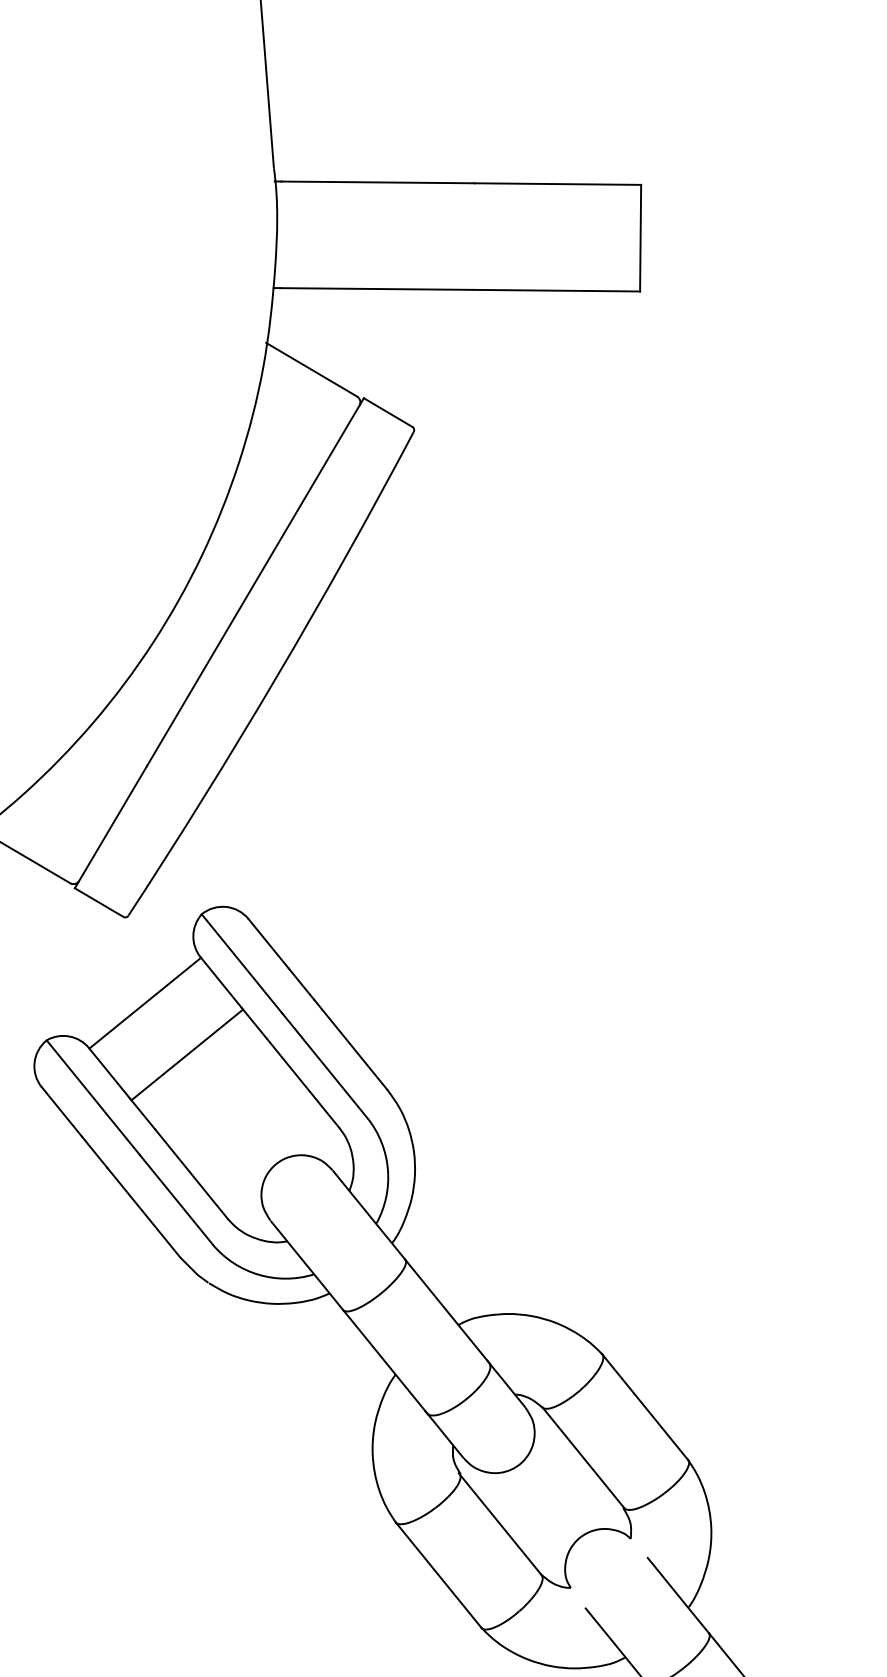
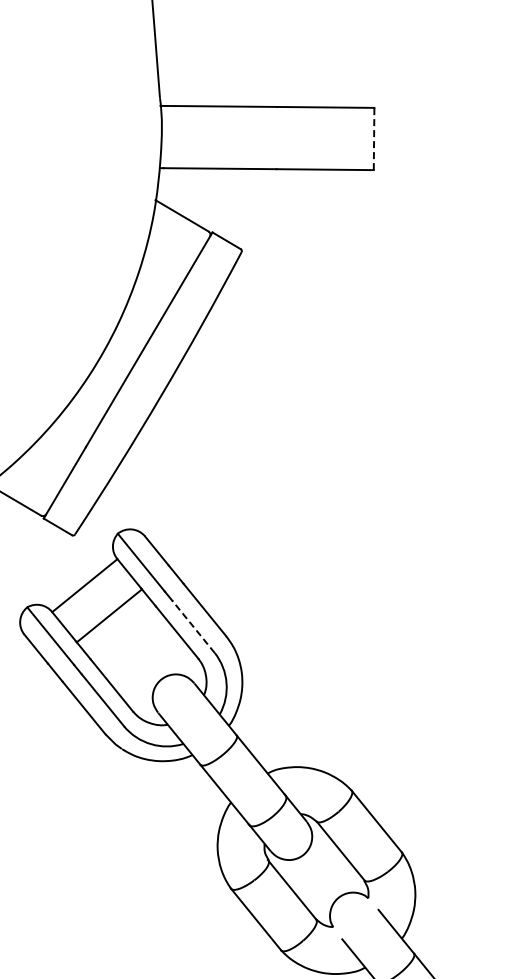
line: (641, 237) -> (374, 138), solid -> dashed
line: (331, 1073) -> (193, 626), solid -> dashed

